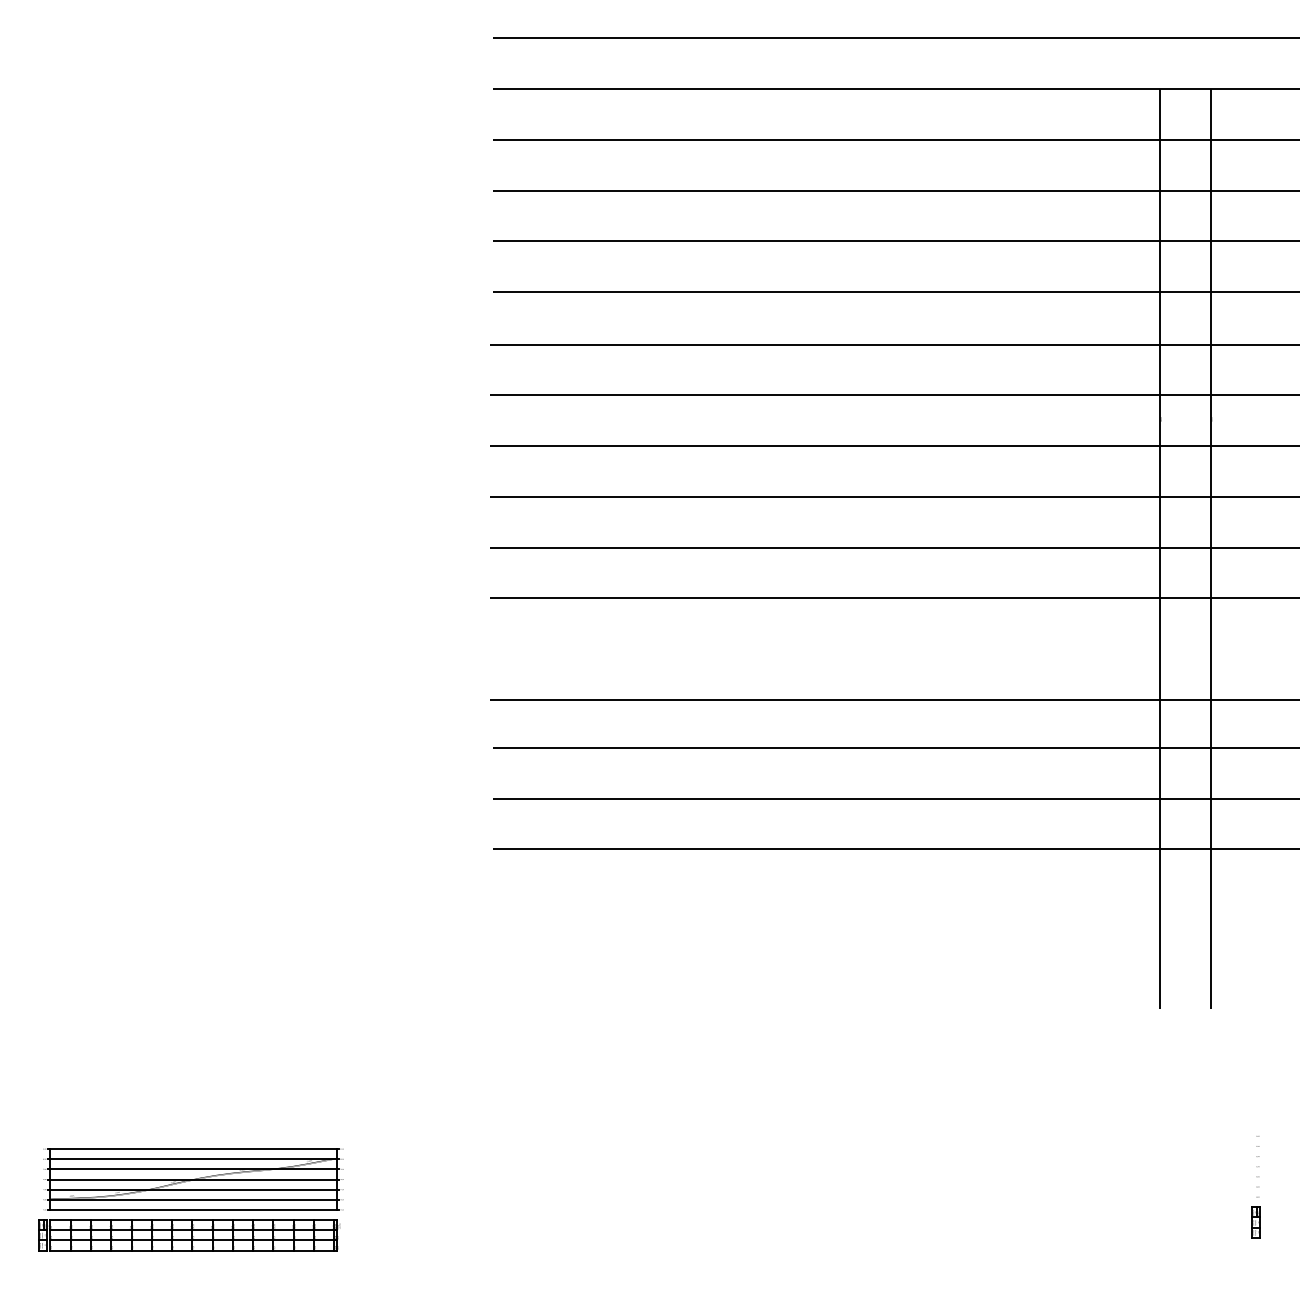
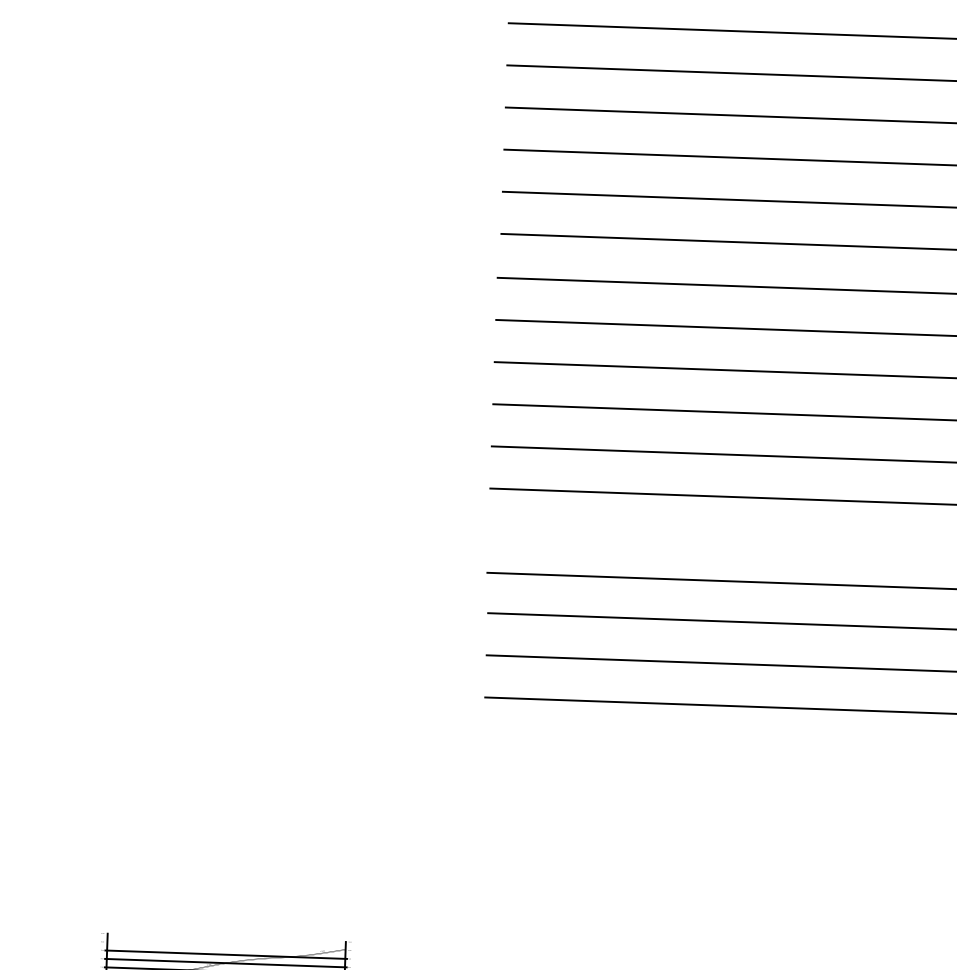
line: (193, 1149) -> (226, 938), removed
line: (193, 1159) -> (226, 946), removed

